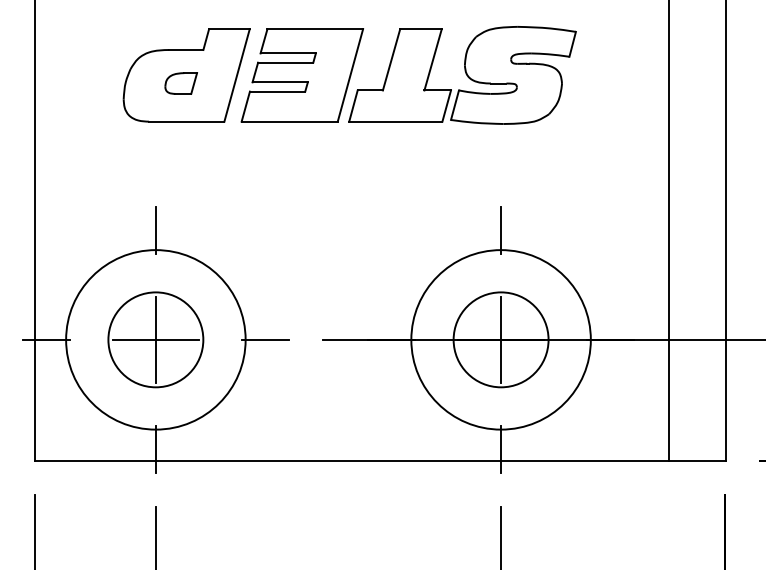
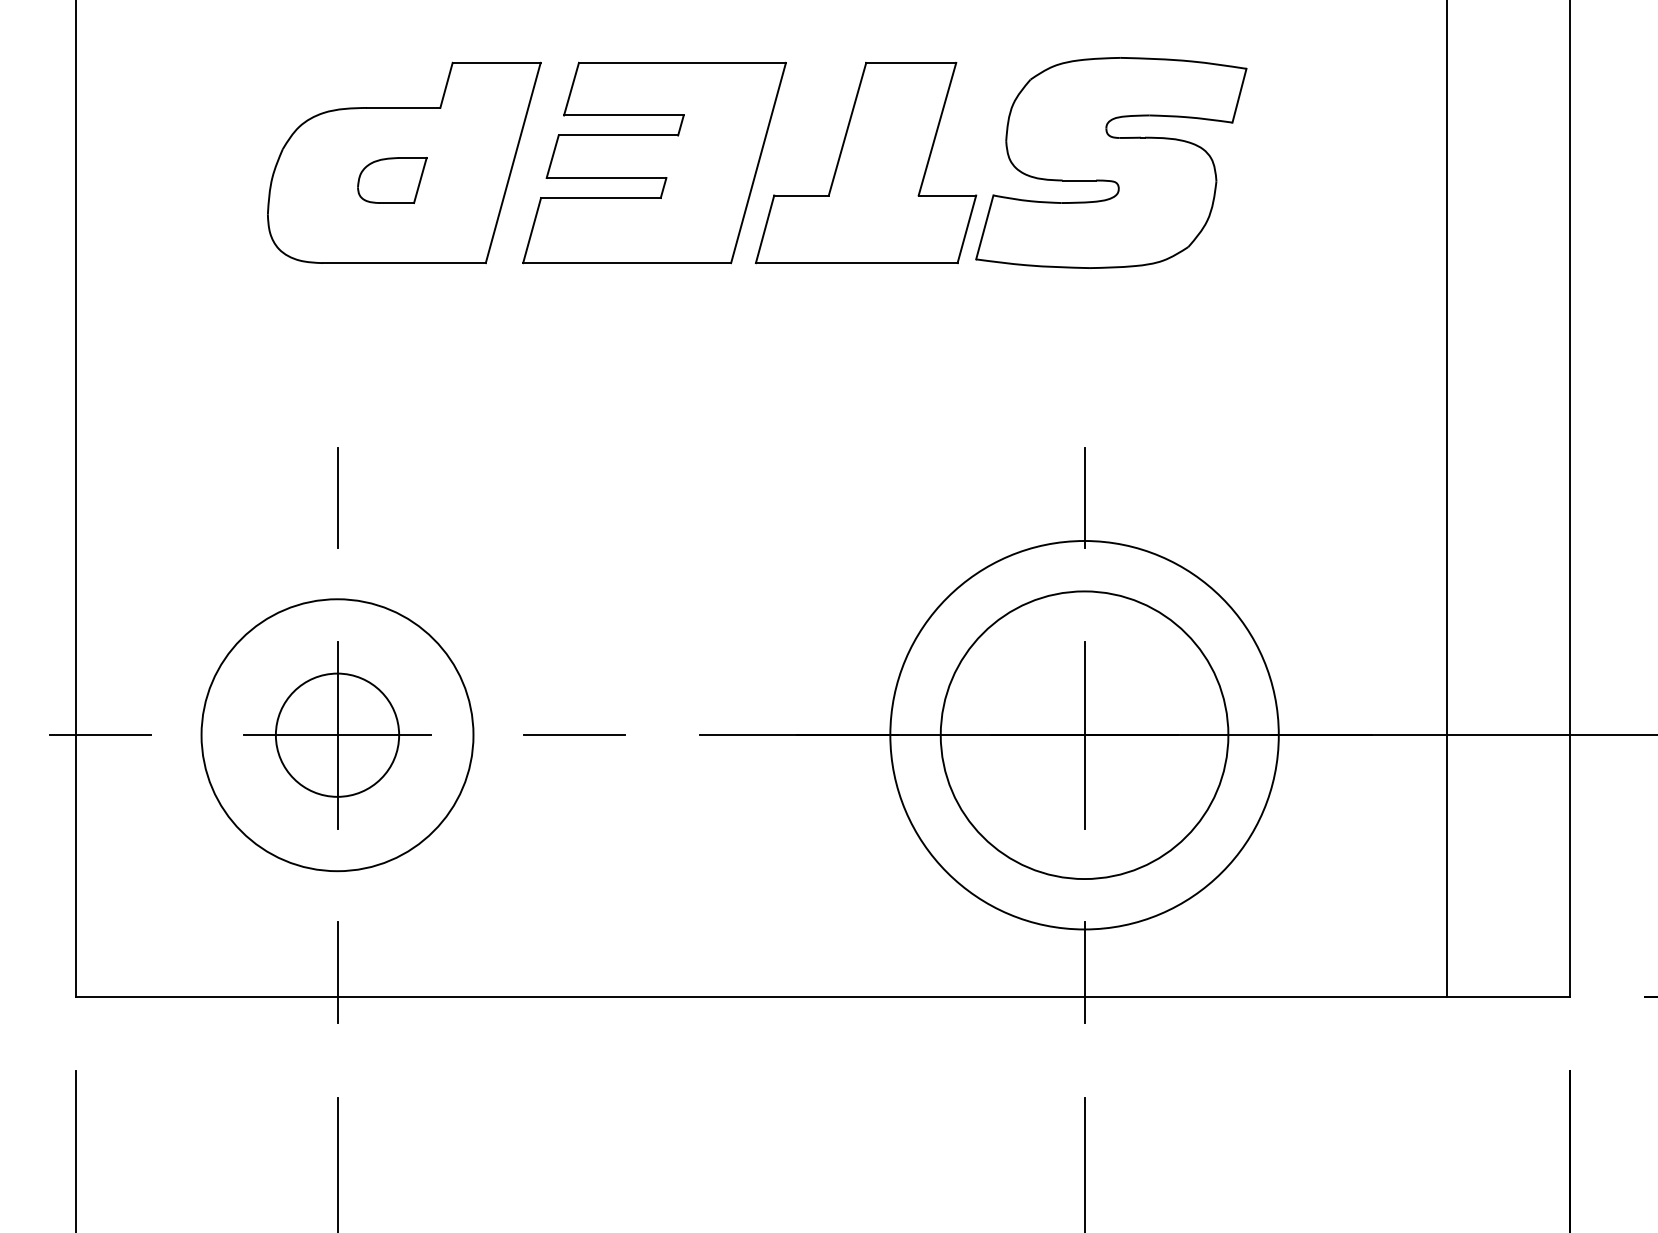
circle: (155, 339) -> (336, 734), size x0.6
circle: (155, 339) -> (336, 734), size x0.7
circle: (500, 339) -> (1083, 734), size x1.4

